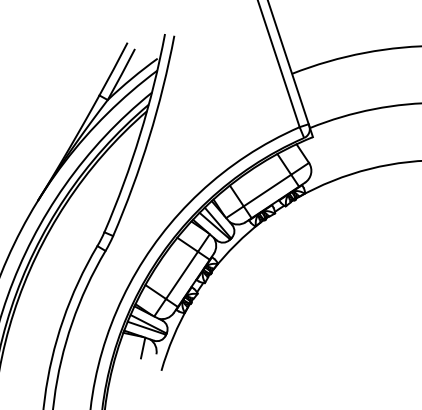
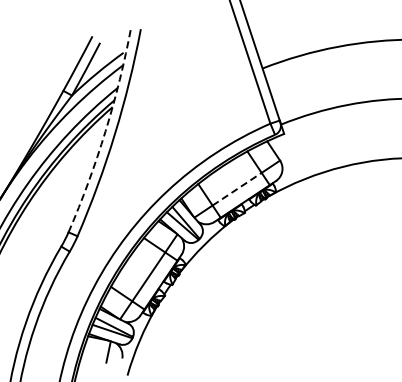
arc: (140, 134) -> (105, 131), solid -> dashed
line: (267, 190) -> (237, 189), solid -> dashed

